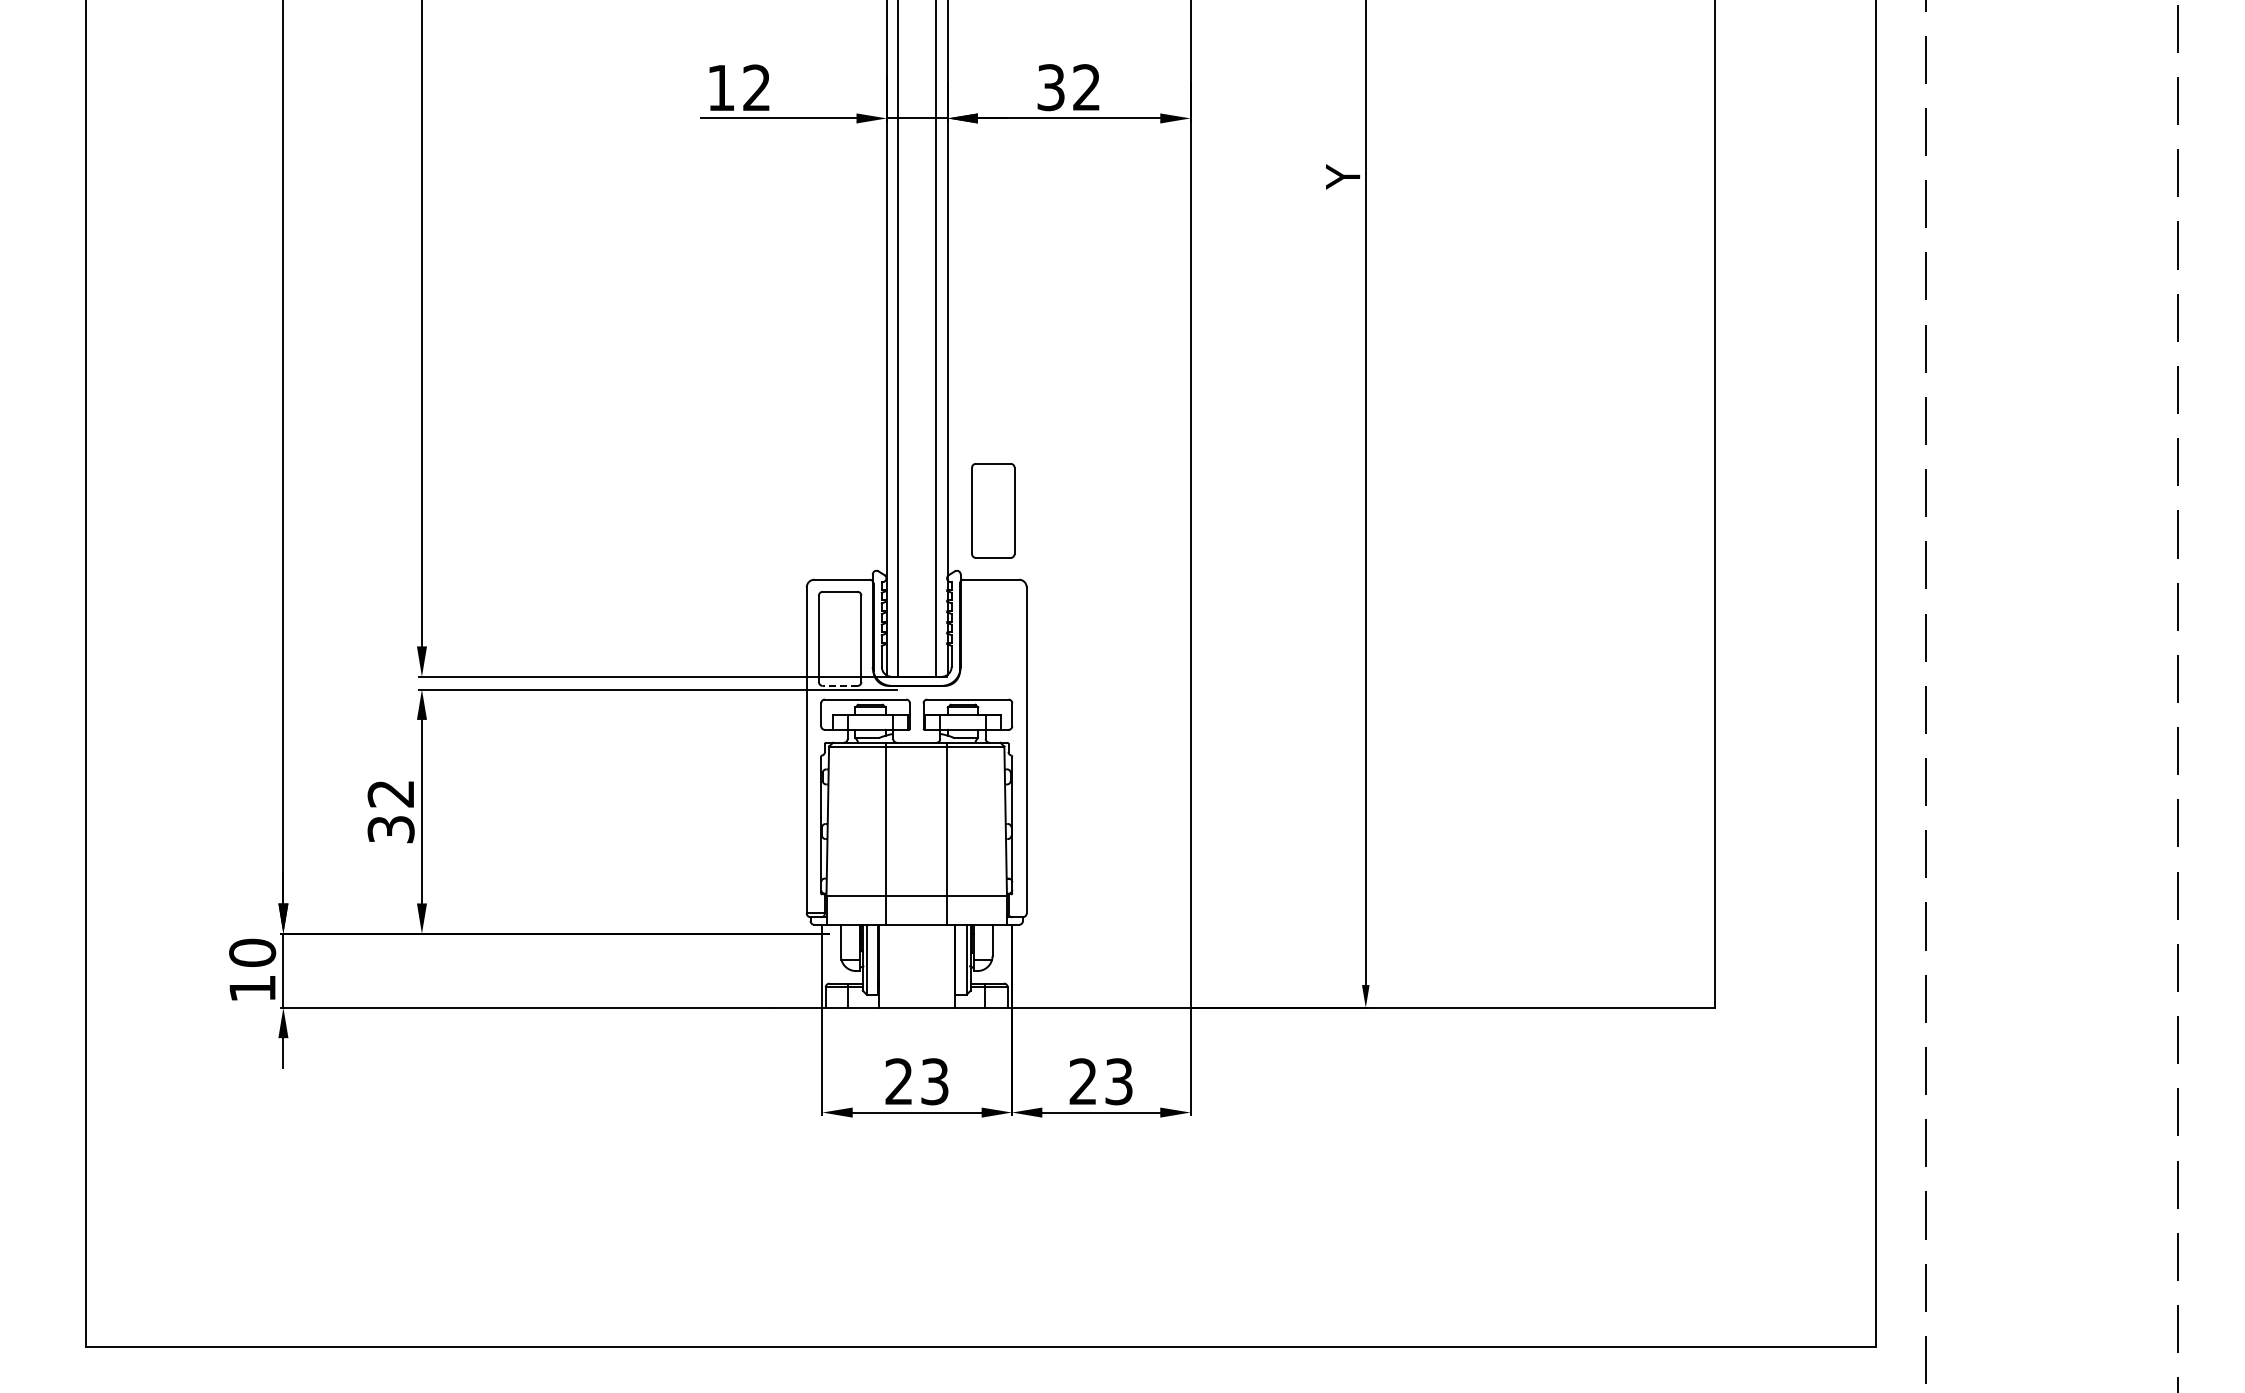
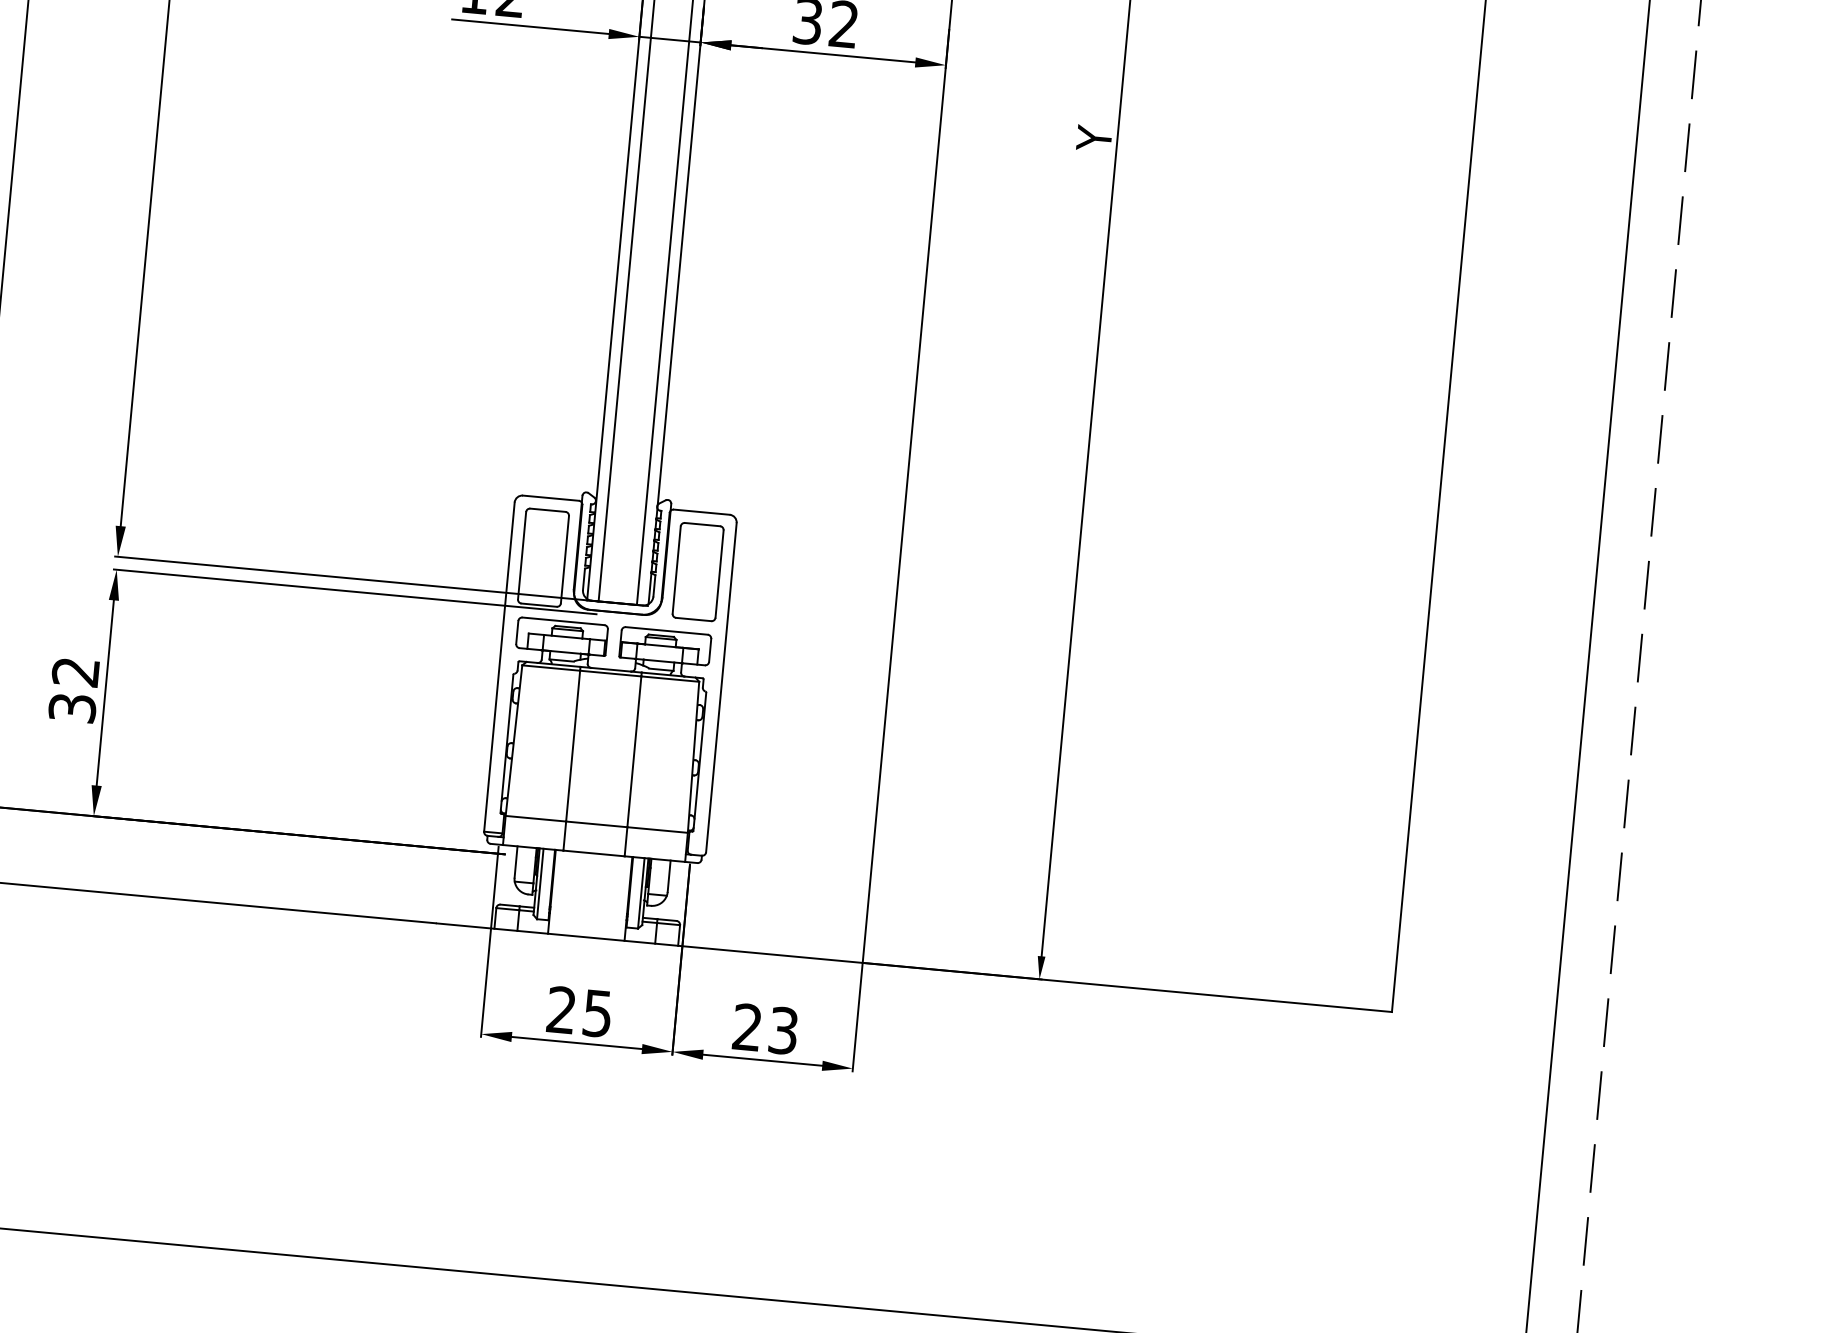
part: (993, 510) -> (698, 571), moved
line: (839, 685) -> (538, 604), dashed -> solid
text: (934, 1081) -> (597, 1013), 23 -> 25

